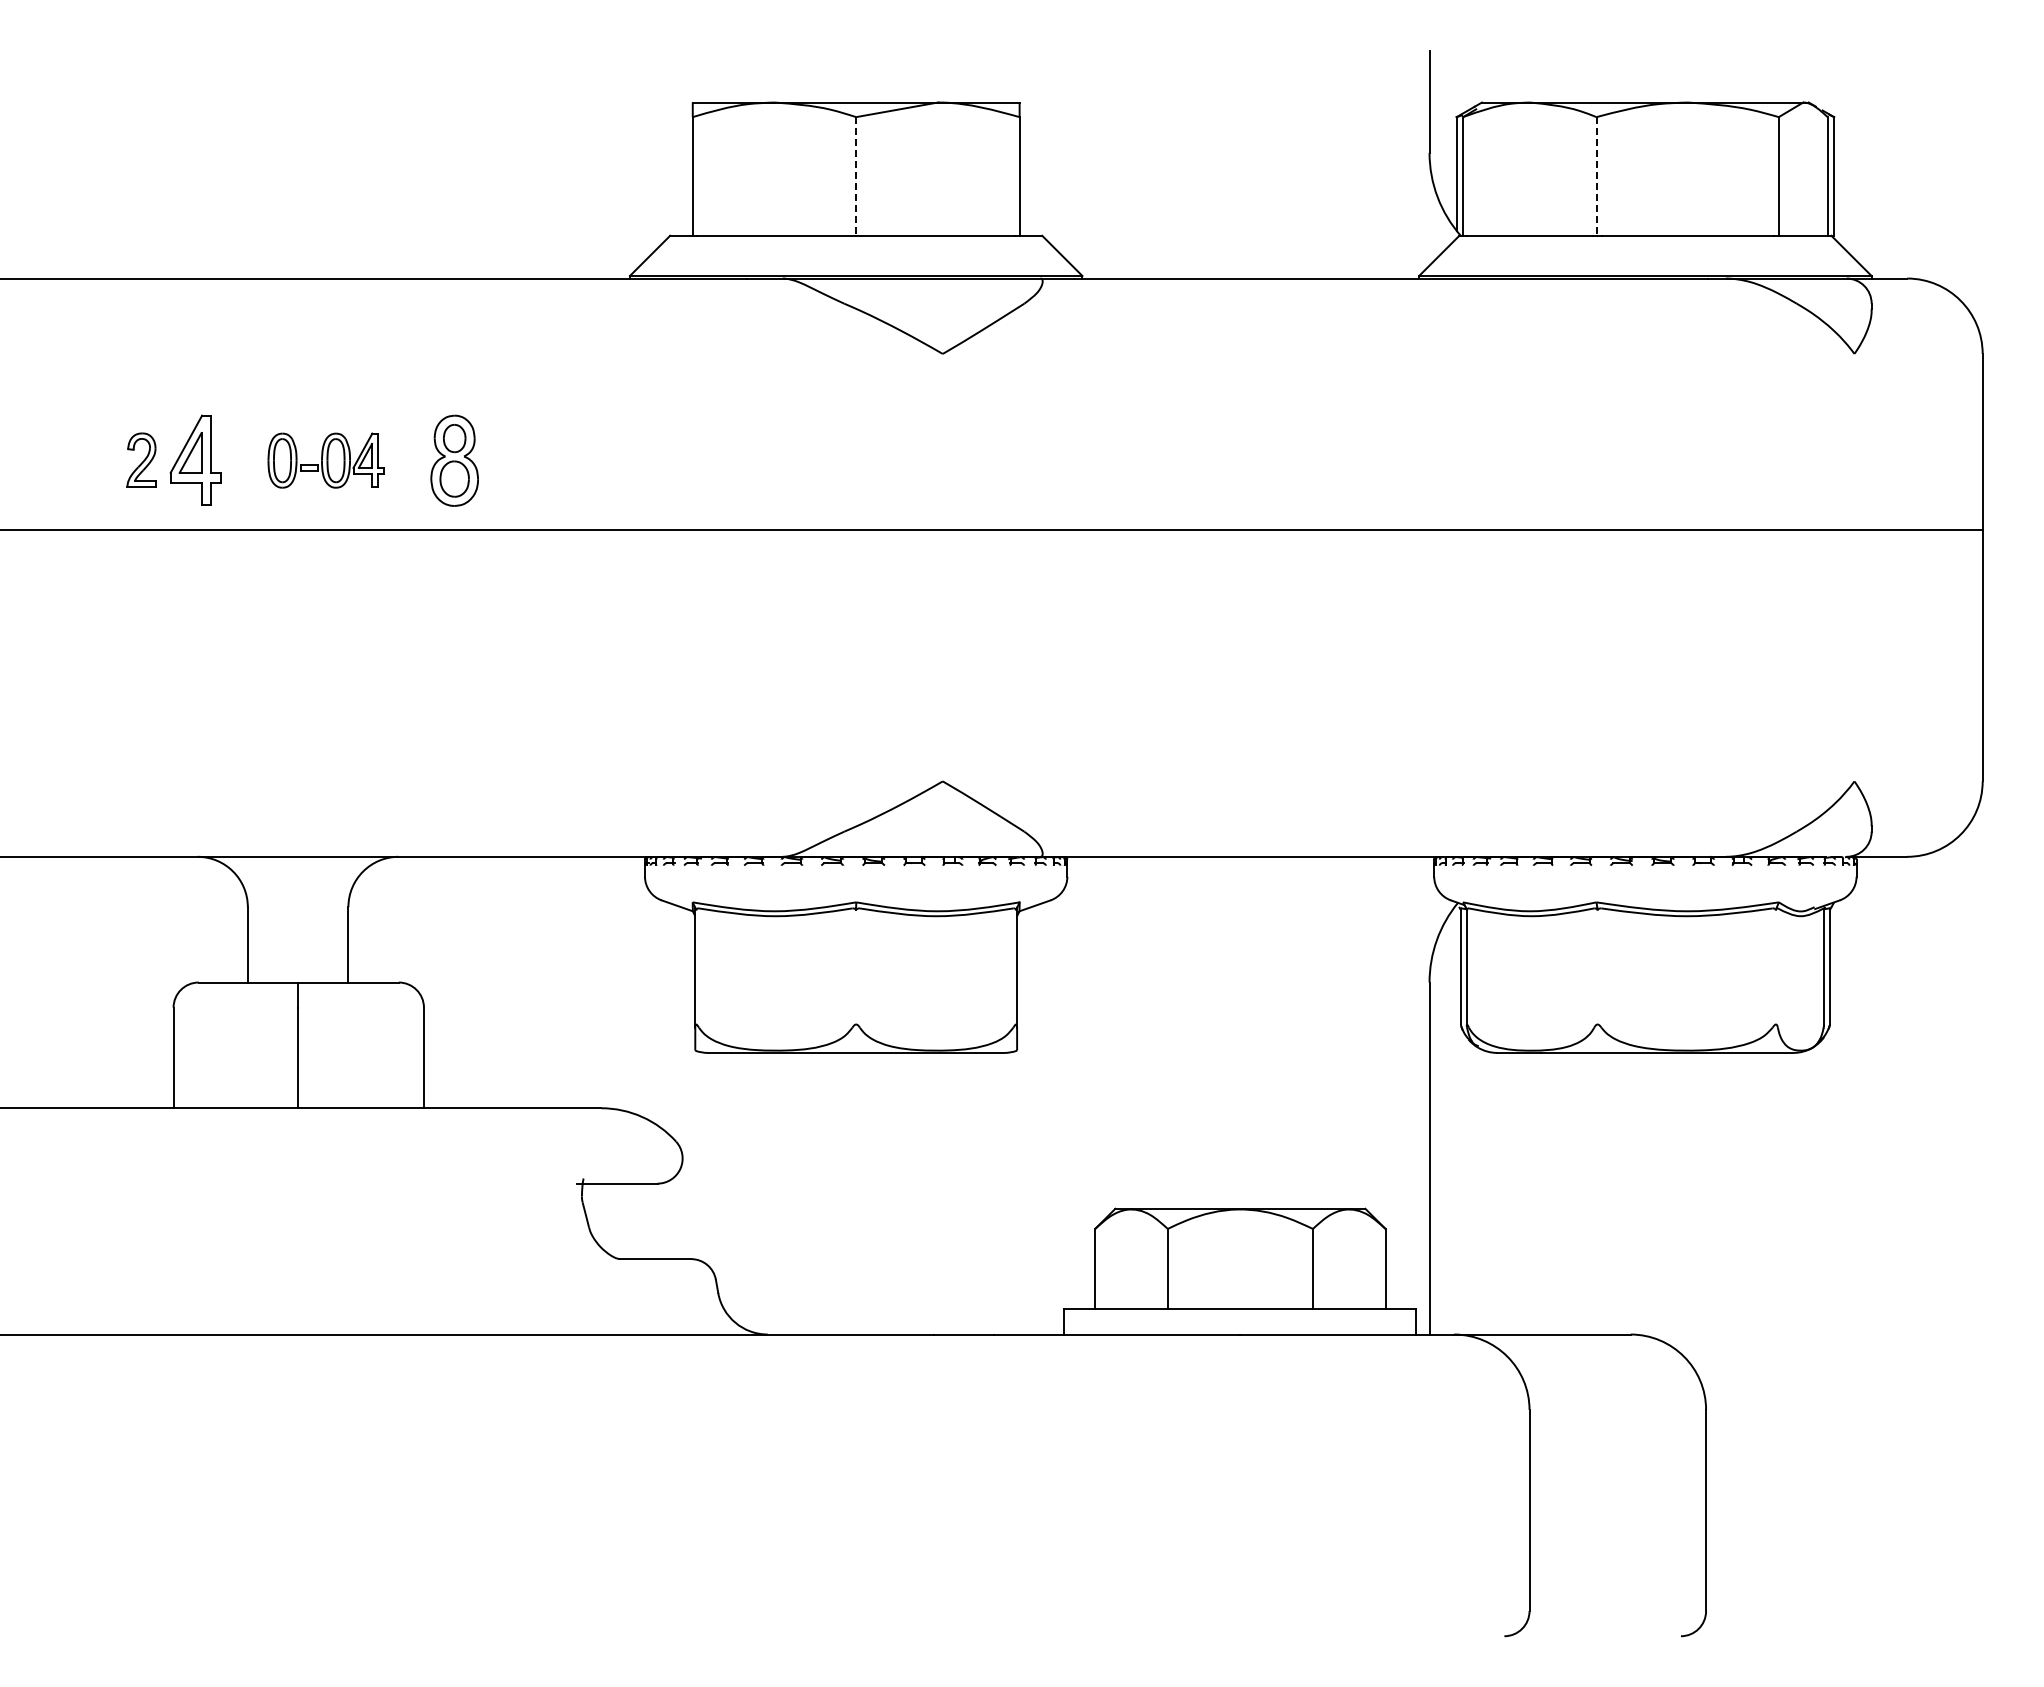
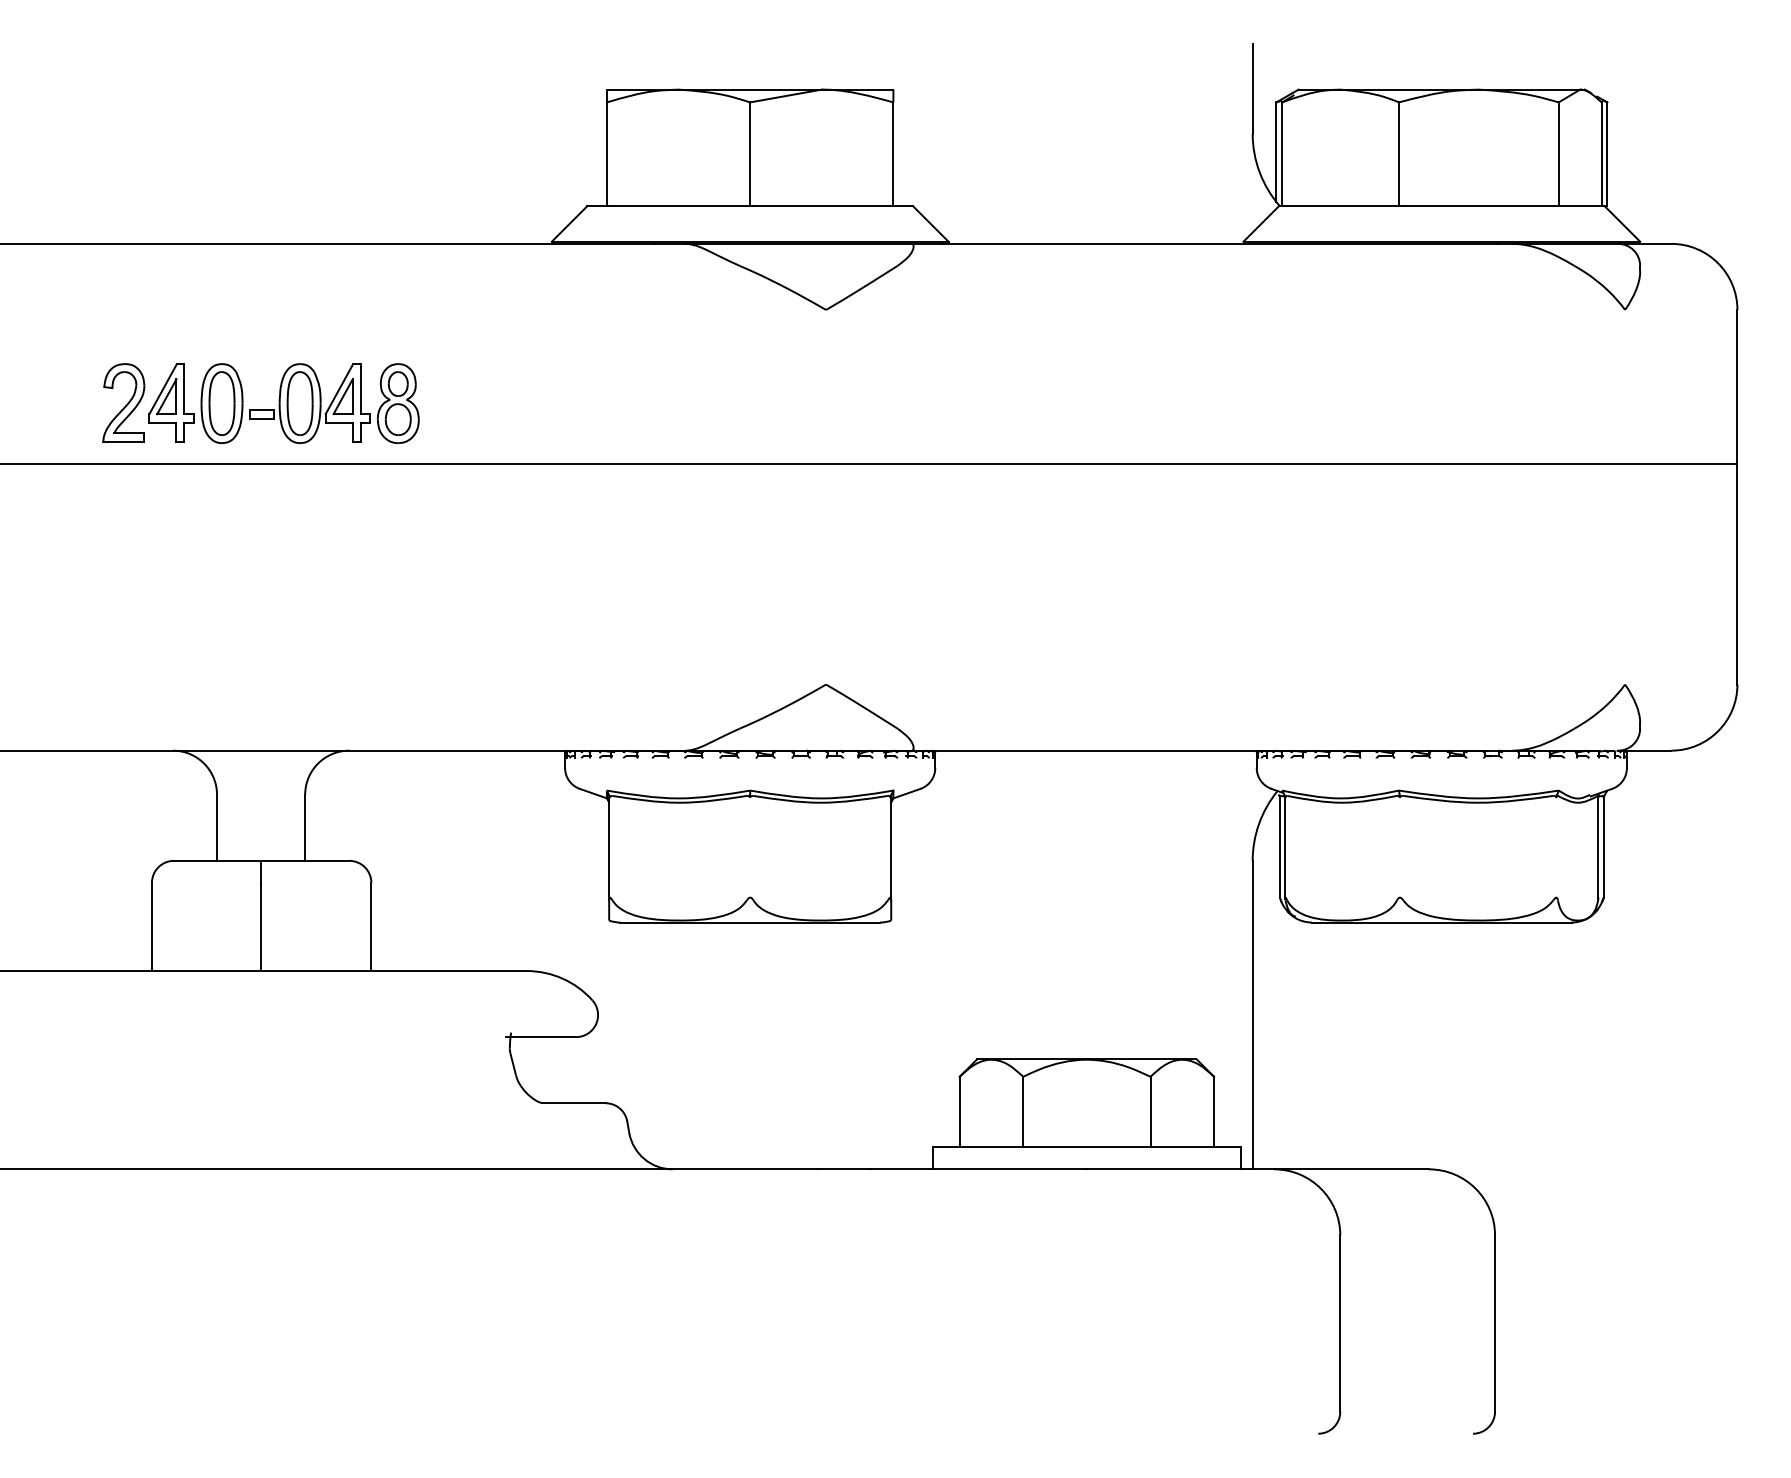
line: (856, 176) -> (750, 154), dashed -> solid
line: (1596, 176) -> (1398, 154), dashed -> solid
part: (141, 459) -> (123, 402), size x1.67
part: (325, 460) -> (285, 403), size x1.67

